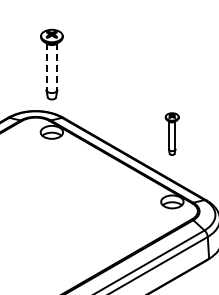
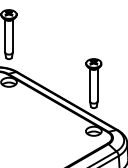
line: (46, 67) -> (5, 36), dashed -> solid
line: (57, 67) -> (12, 36), dashed -> solid
part: (171, 133) -> (93, 83), size x1.67

